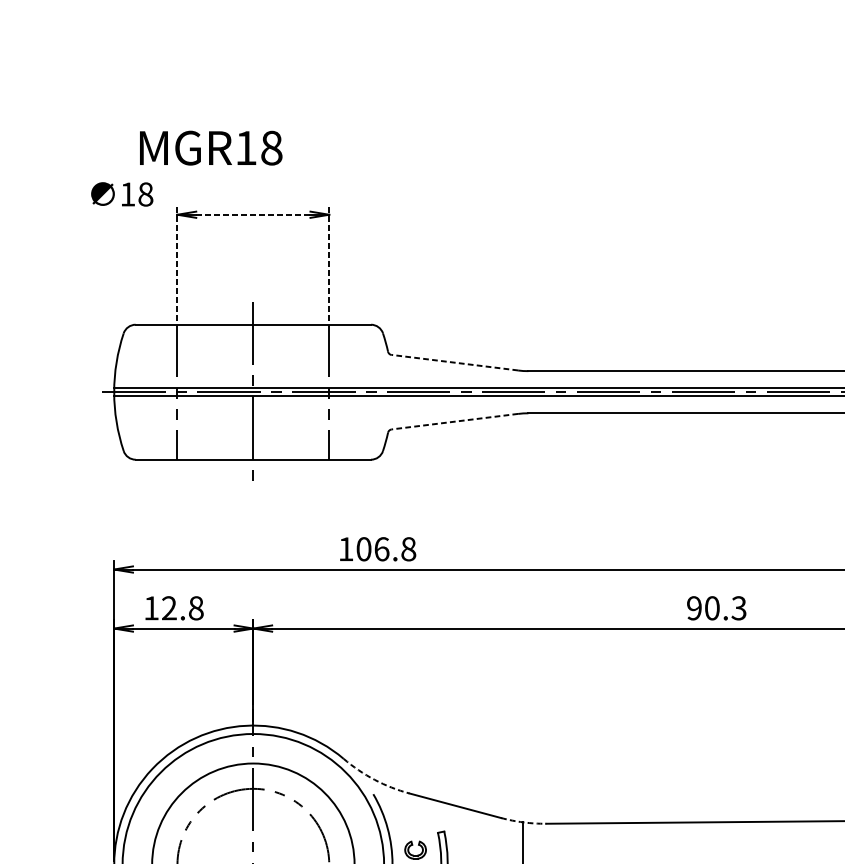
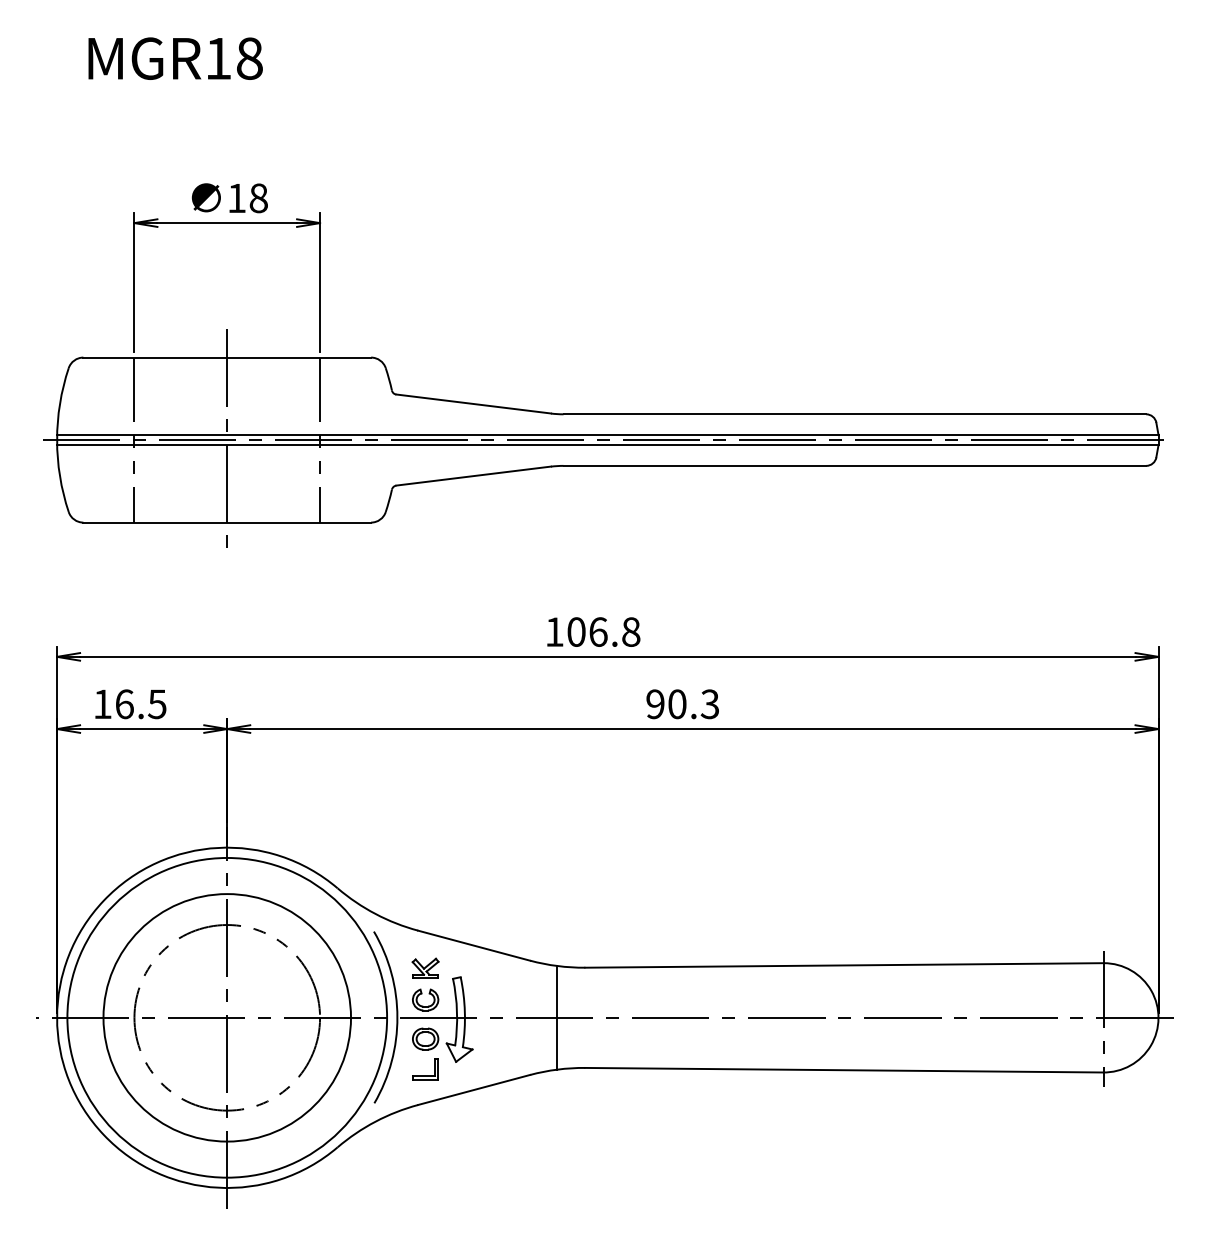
text: (211, 148) -> (175, 58), moved
text: (121, 194) -> (229, 198), moved
line: (253, 215) -> (227, 223), dashed -> solid
line: (177, 263) -> (134, 282), dashed -> solid
line: (329, 263) -> (320, 282), dashed -> solid
line: (454, 363) -> (473, 404), dashed -> solid
line: (454, 421) -> (473, 476), dashed -> solid
text: (377, 548) -> (593, 631), moved
text: (182, 608) -> (140, 704), 12.8 -> 16.5
text: (716, 608) -> (682, 704), moved
arc: (374, 780) -> (375, 914), dashed -> solid
arc: (523, 822) -> (557, 966), dashed -> solid
part: (415, 823) -> (425, 967), added

